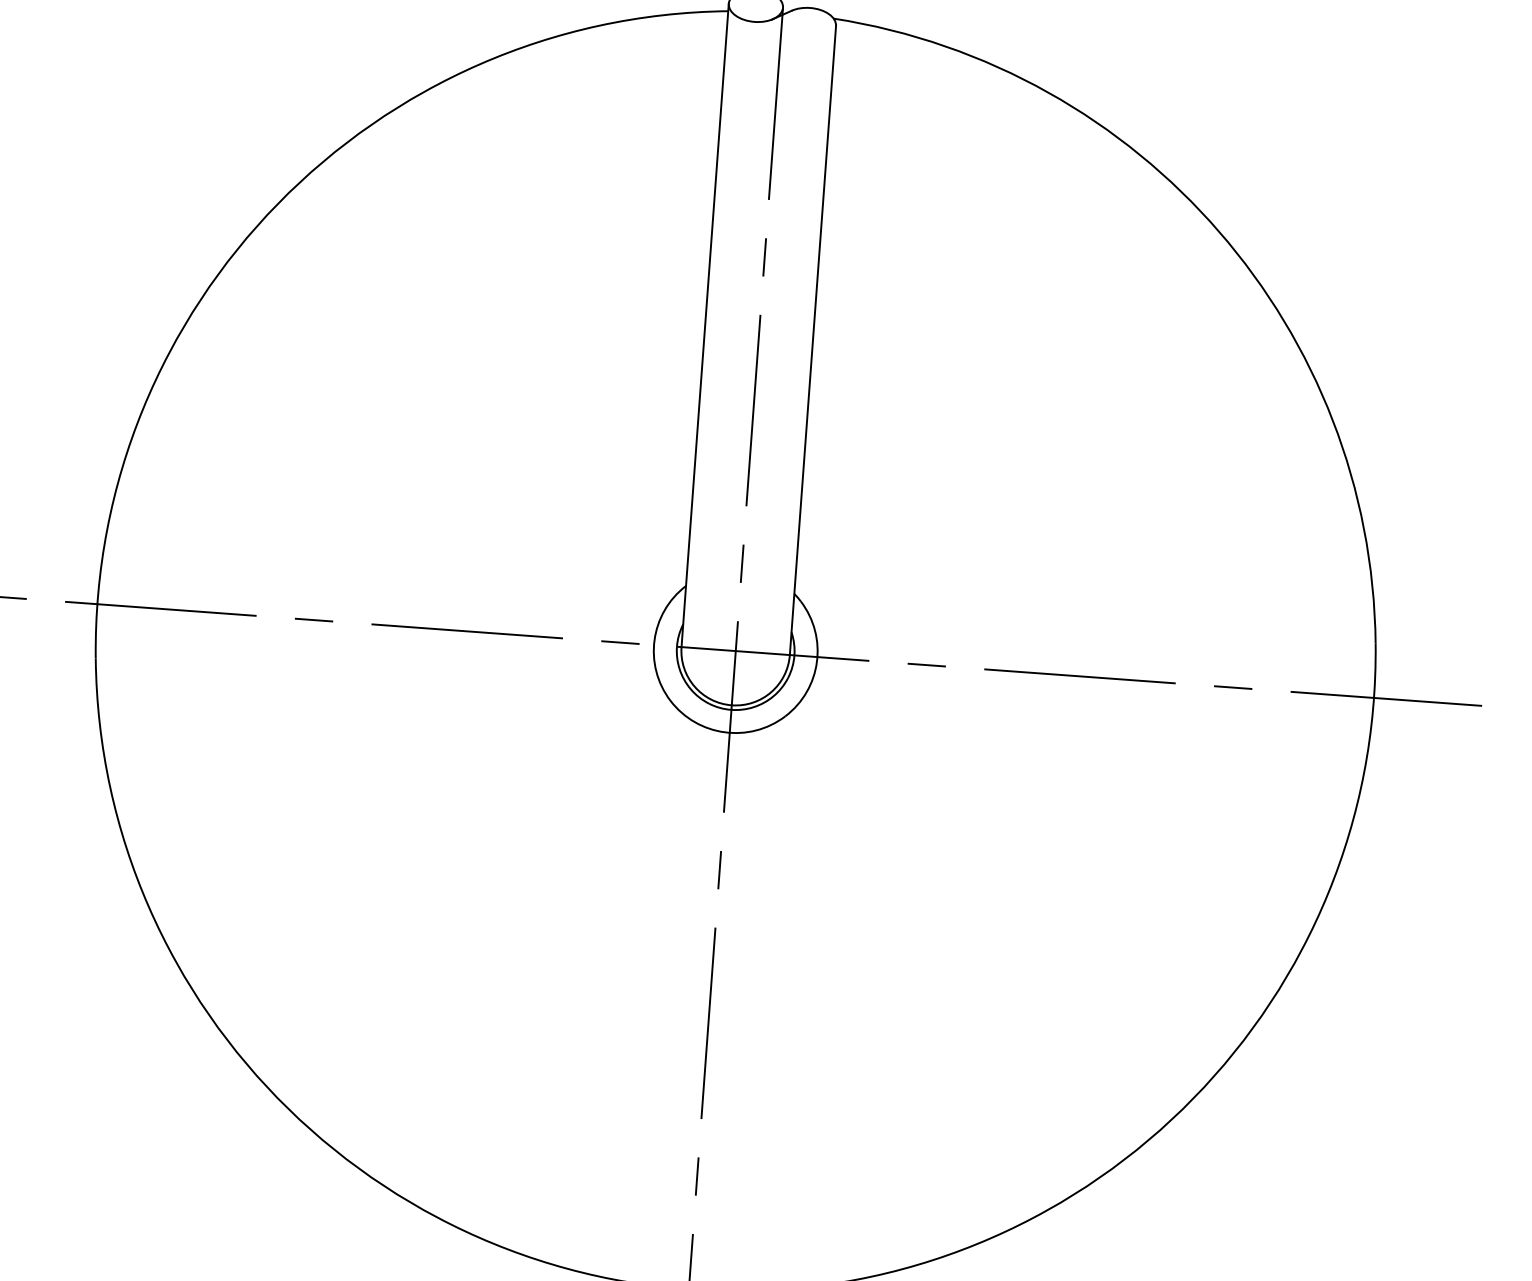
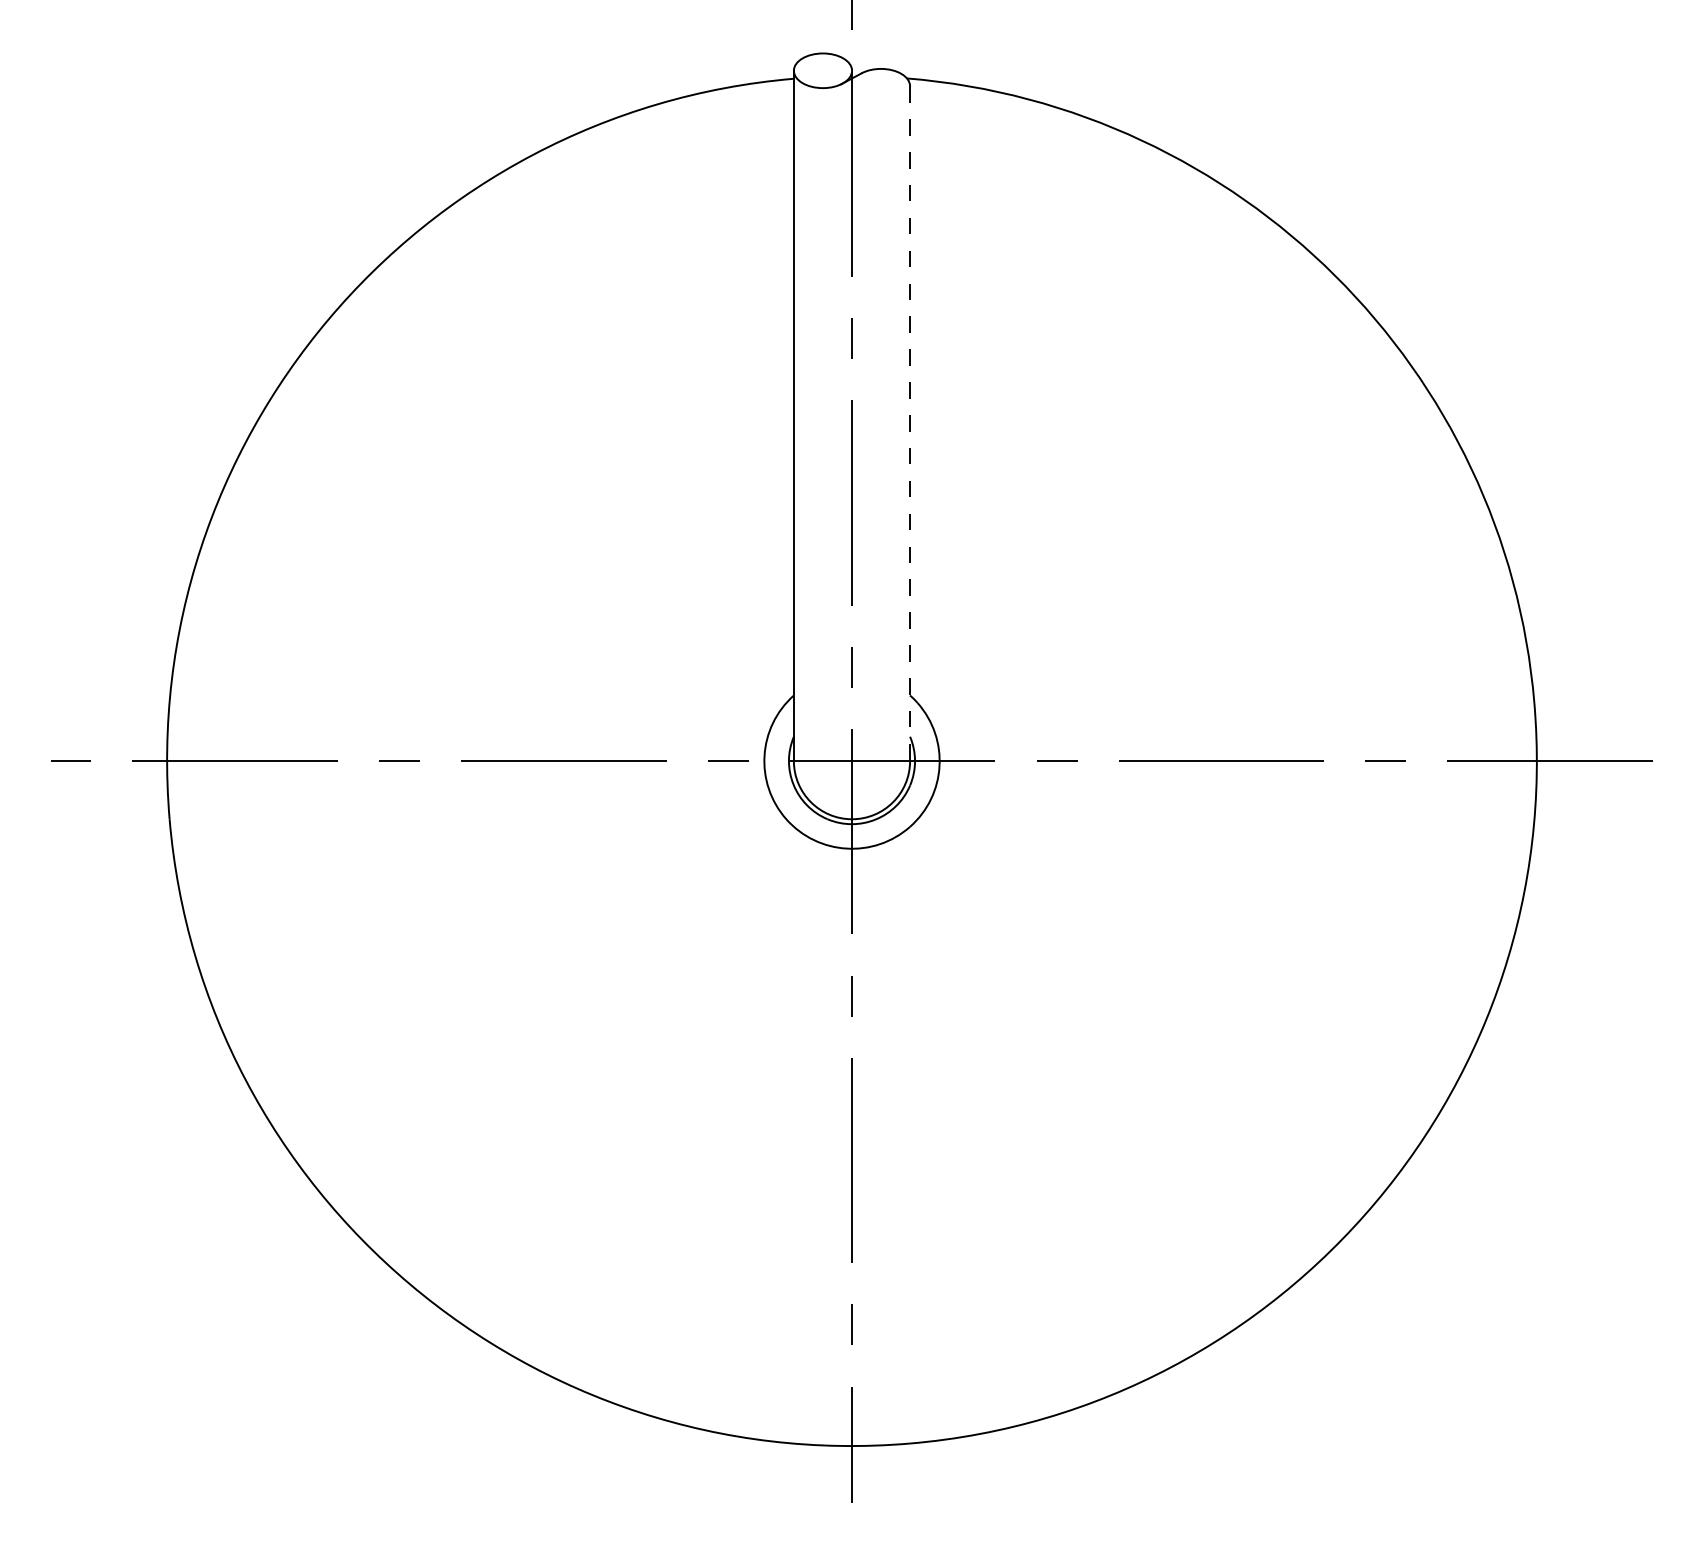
line: (813, 341) -> (910, 424), solid -> dashed

